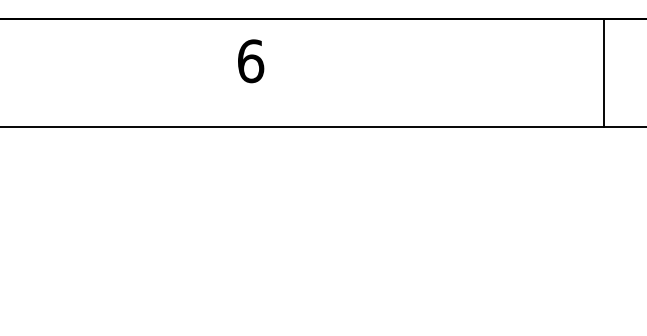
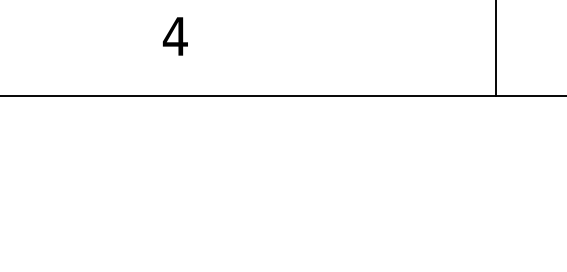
text: (250, 61) -> (175, 36), 6 -> 4

